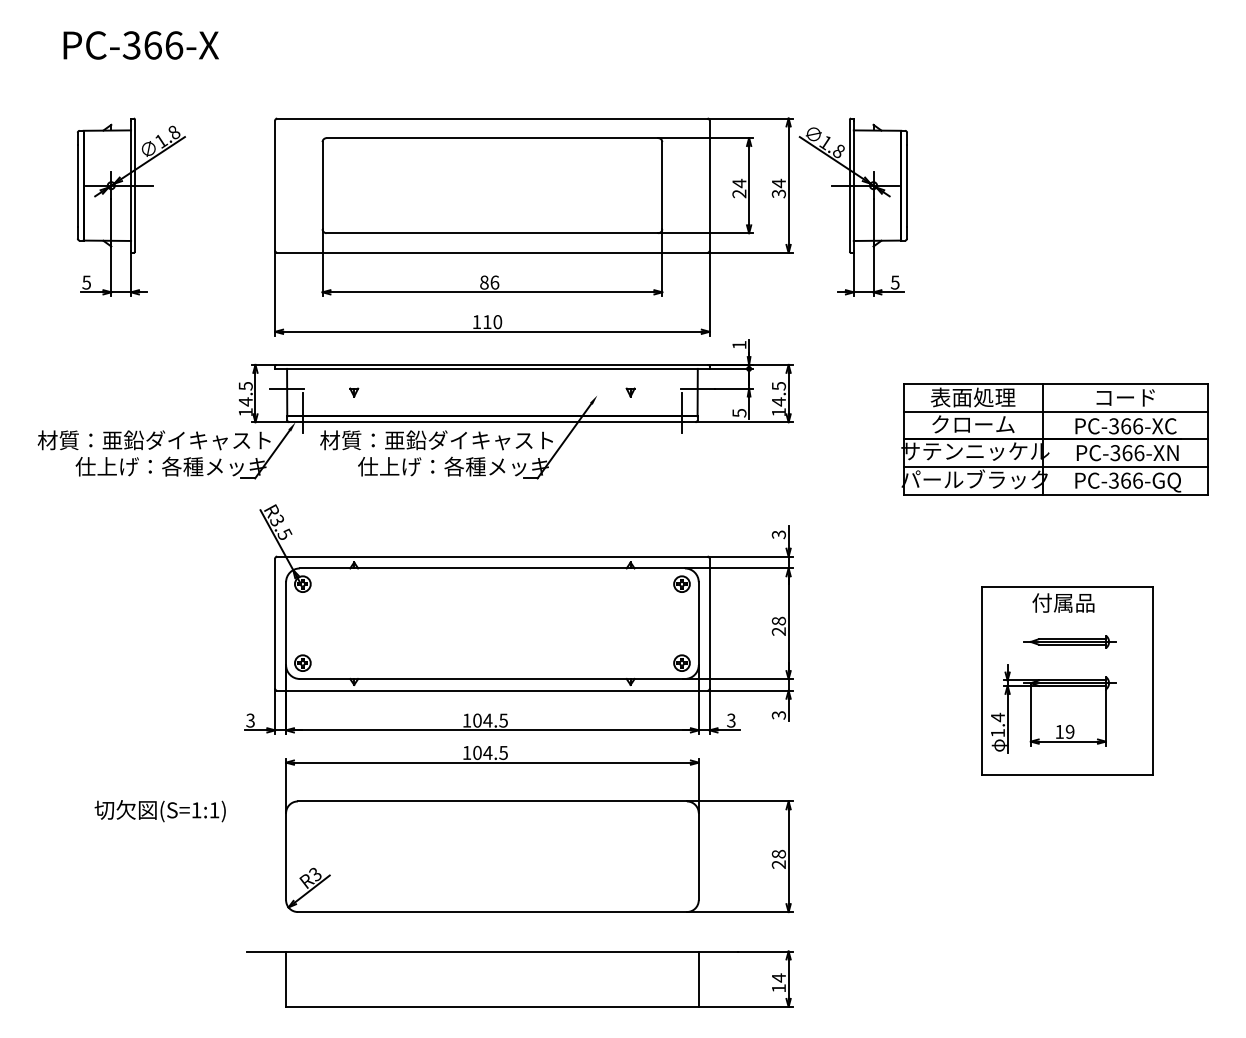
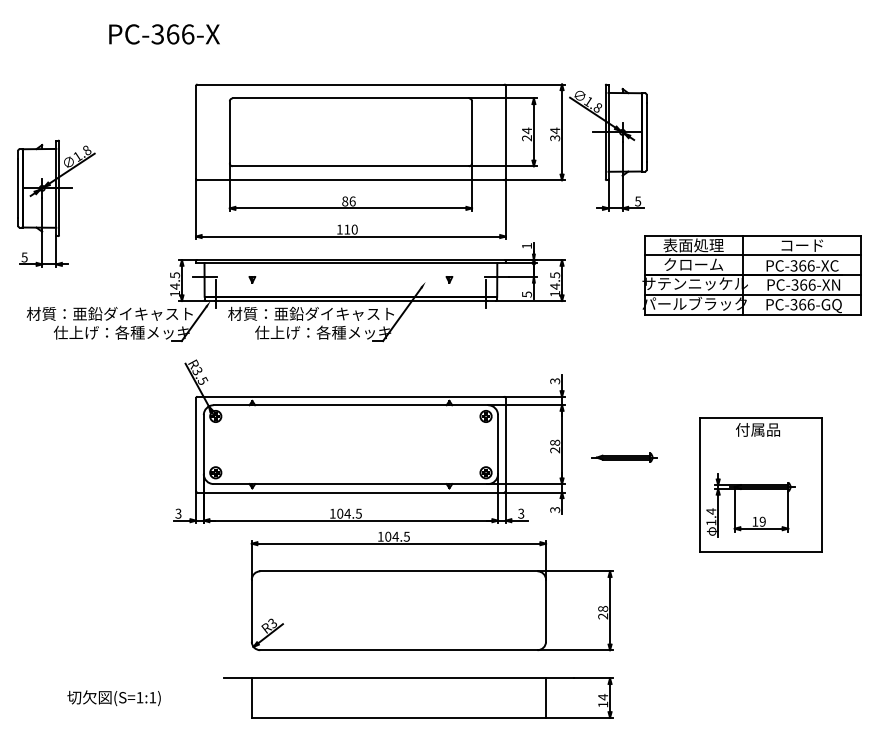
text: (141, 45) -> (164, 34), moved
part: (131, 206) -> (56, 203), moved
part: (1054, 439) -> (751, 275), moved
part: (1069, 641) -> (624, 457), moved
text: (159, 811) -> (113, 698), moved
part: (538, 829) -> (431, 591), moved
part: (519, 978) -> (418, 697), moved

